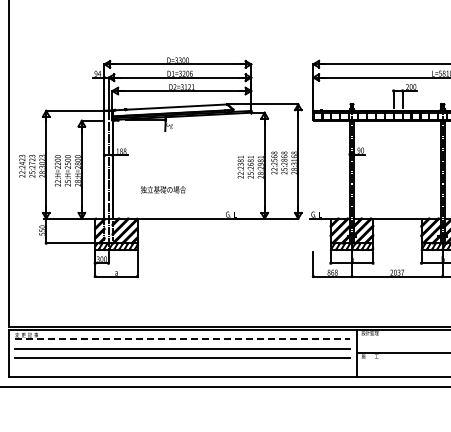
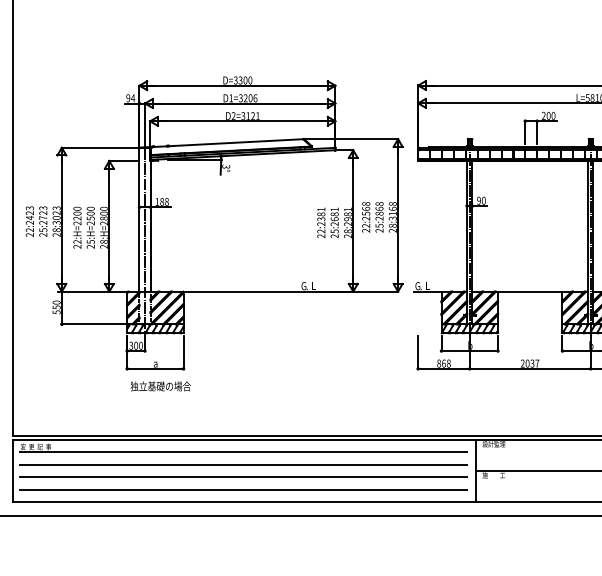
text: (163, 189) -> (160, 386), moved
line: (182, 339) -> (243, 452), dashed -> solid
line: (181, 367) -> (242, 490), added

